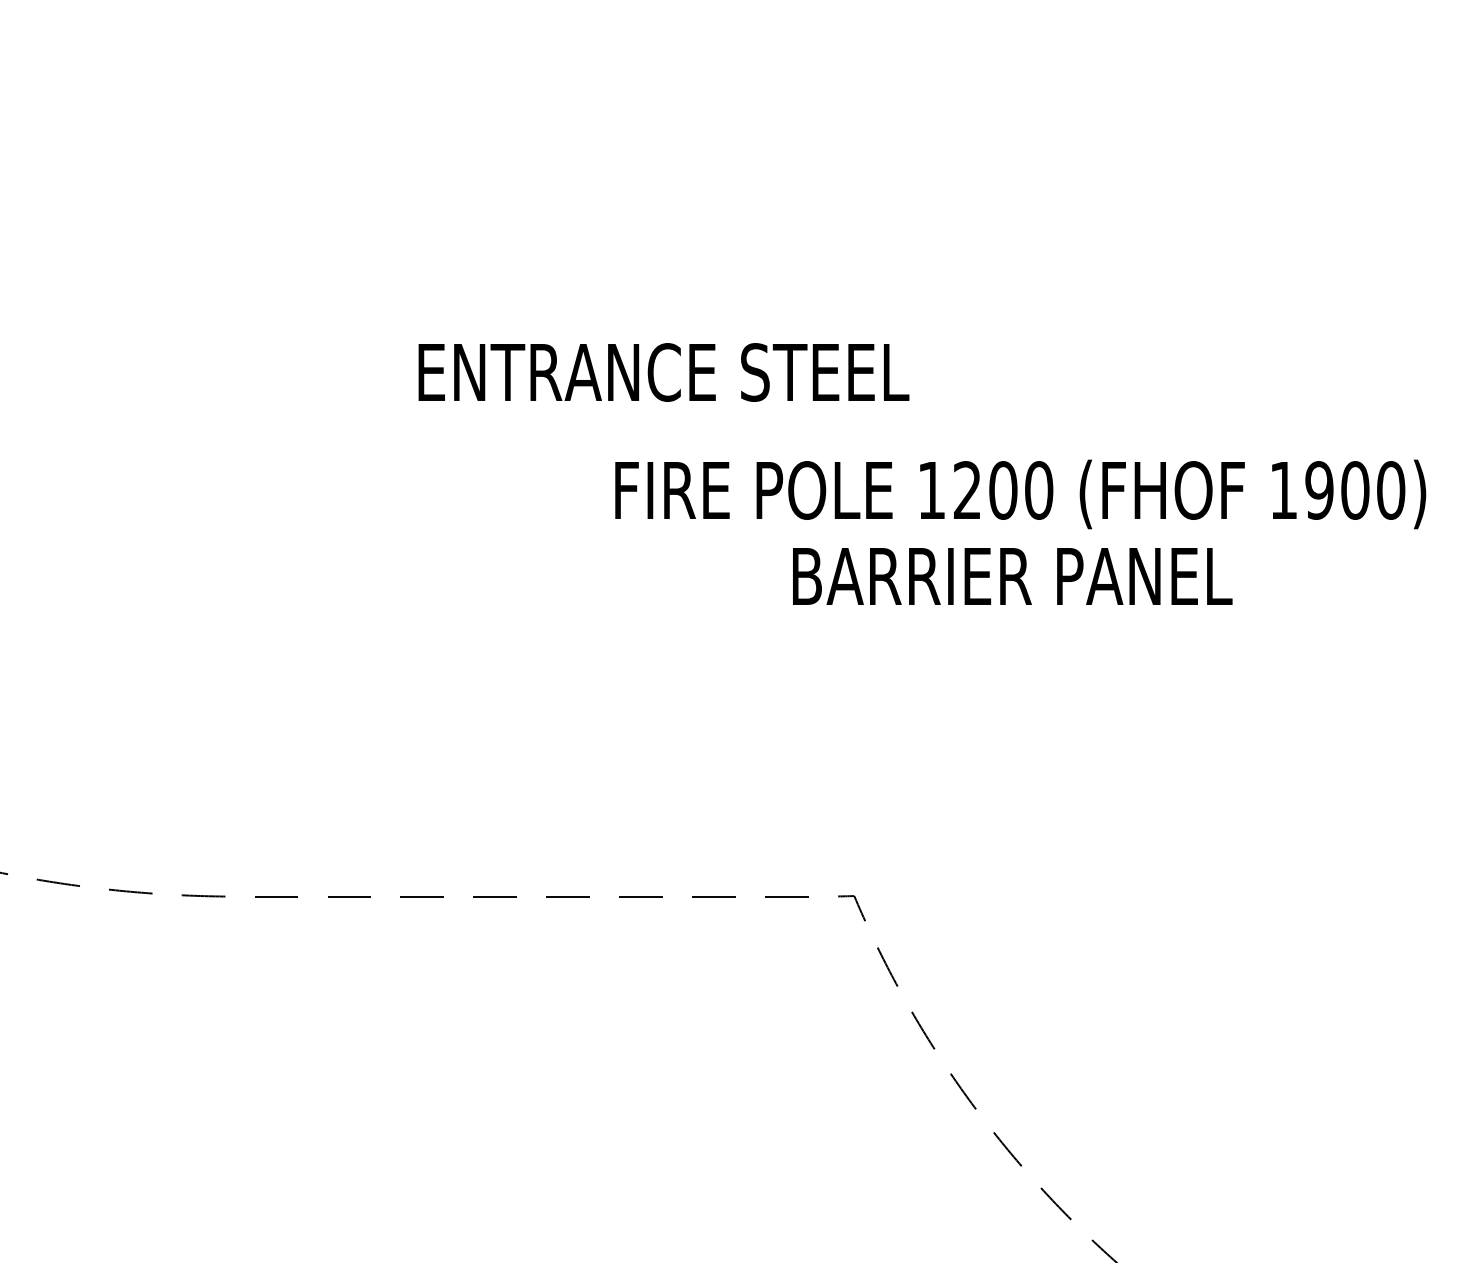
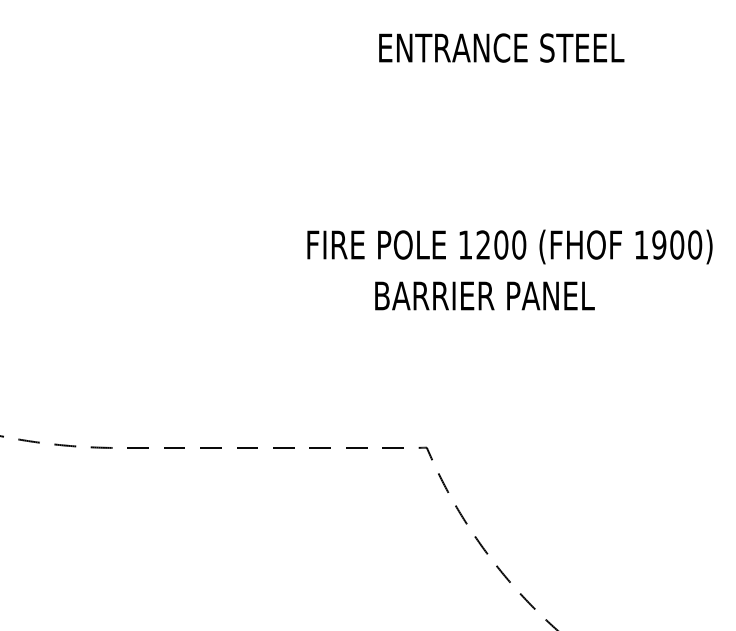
text: (663, 371) -> (501, 47), moved
text: (1011, 575) -> (484, 295), moved

